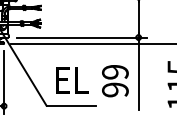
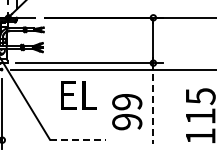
line: (138, 74) -> (153, 104), solid -> dashed
text: (71, 80) -> (78, 95), moved
line: (71, 105) -> (77, 139), solid -> dashed

